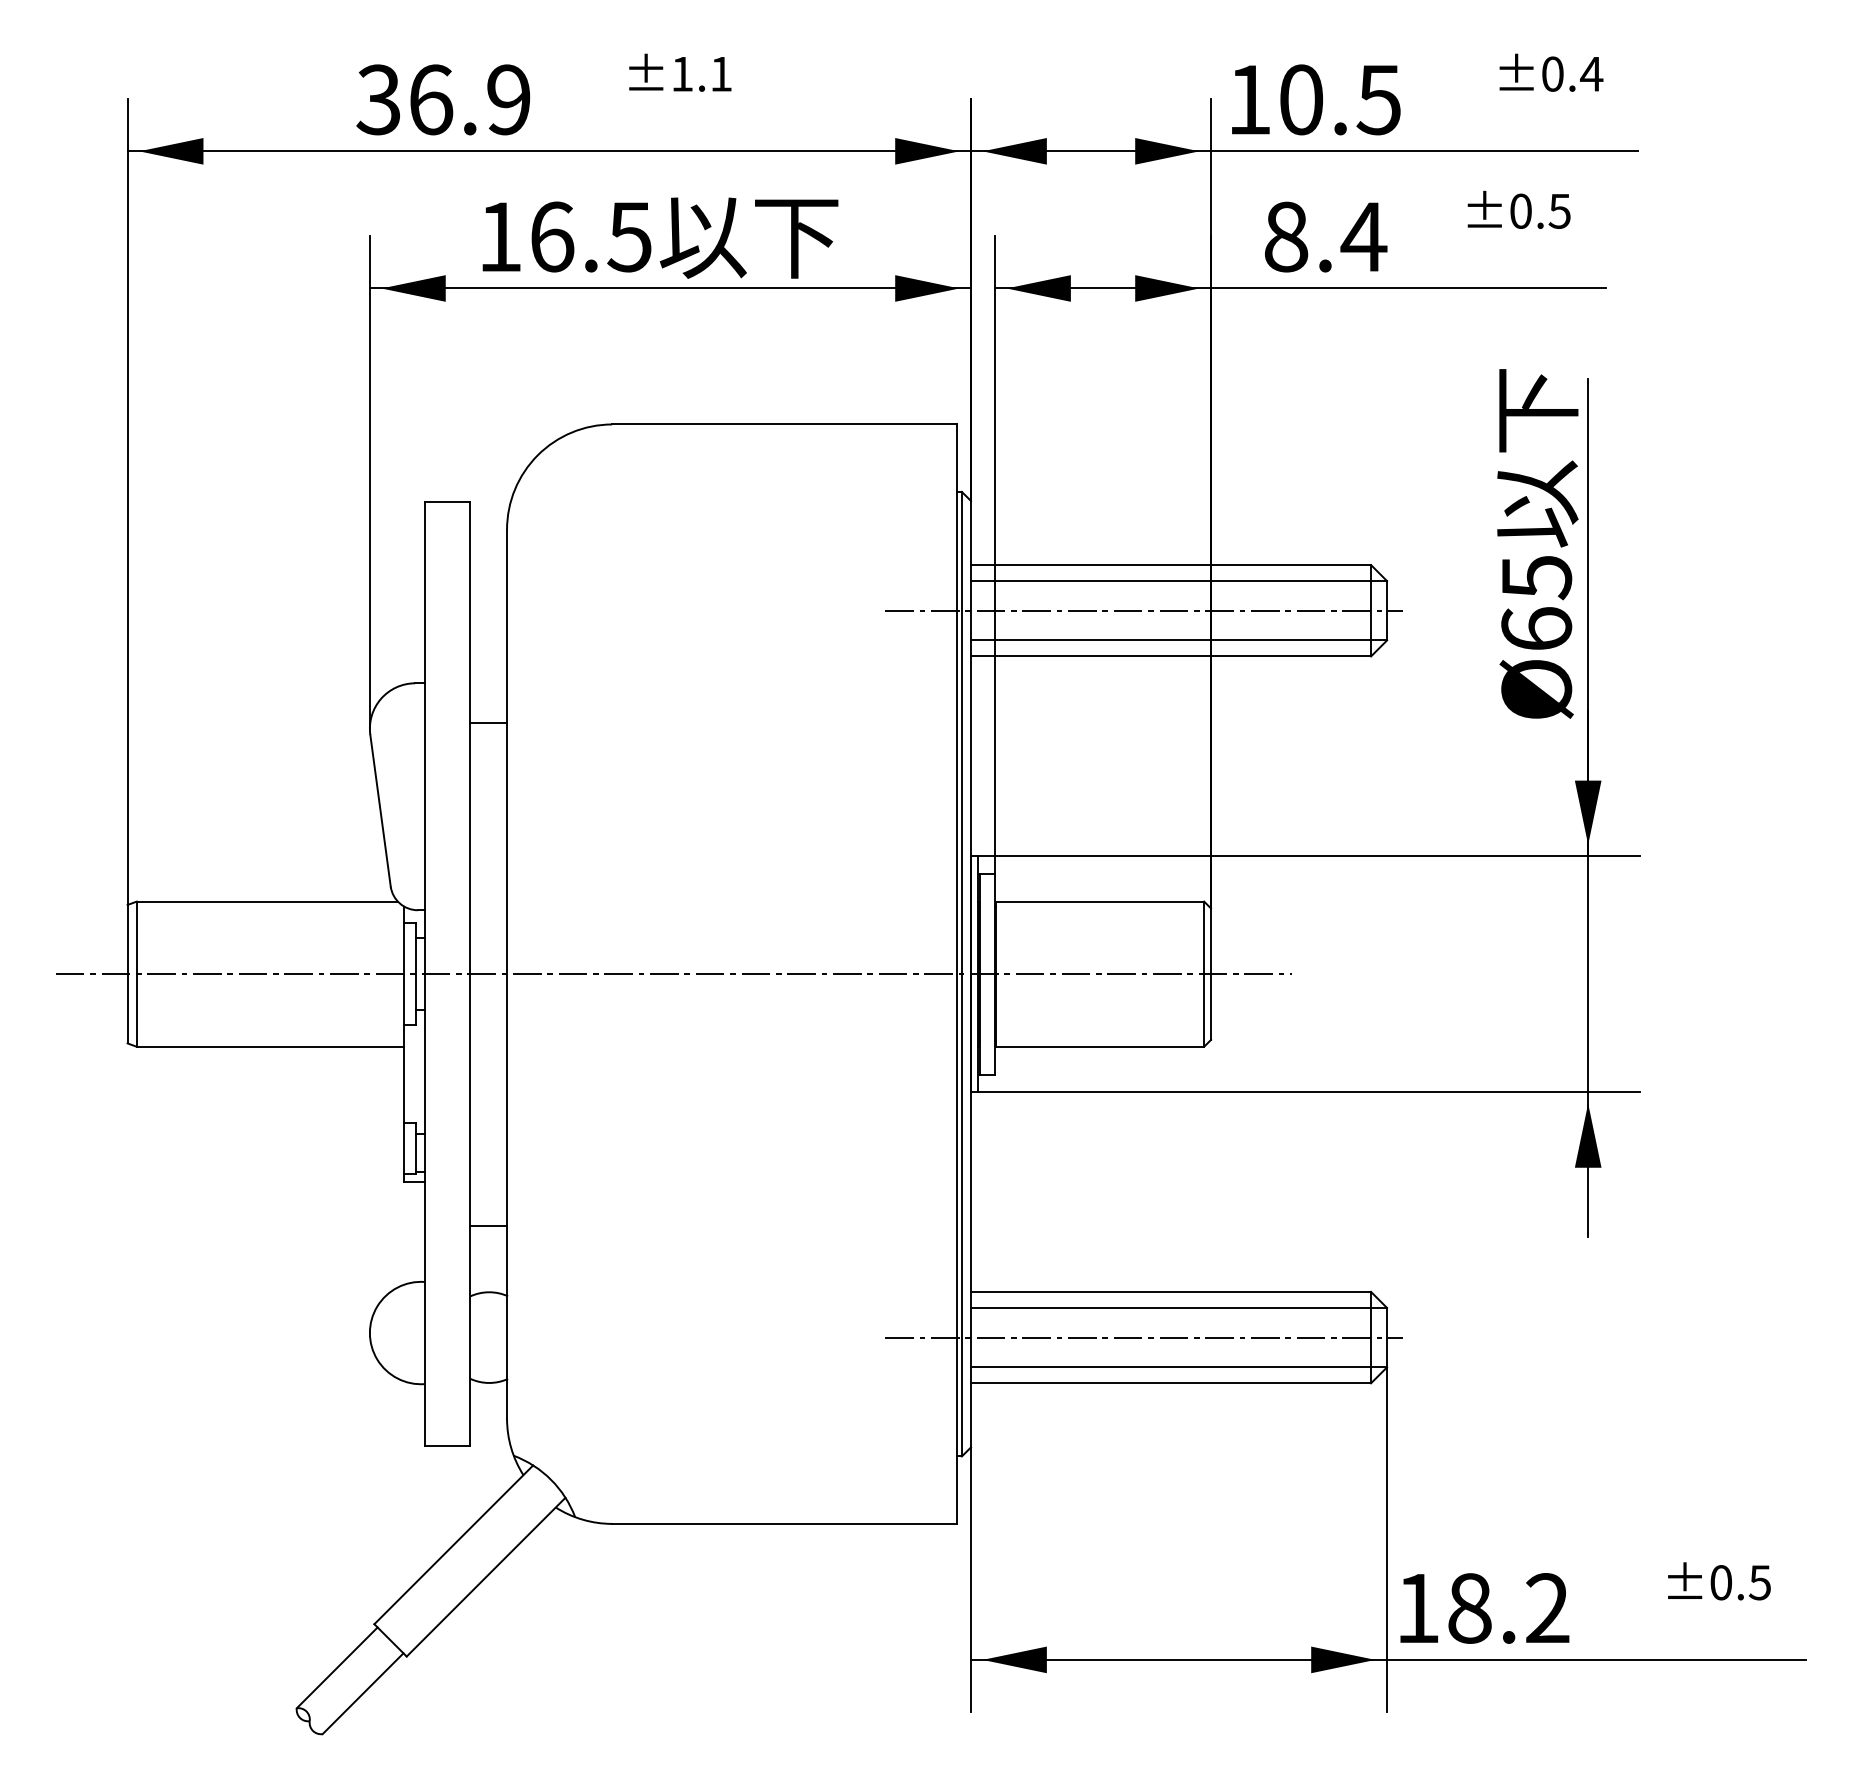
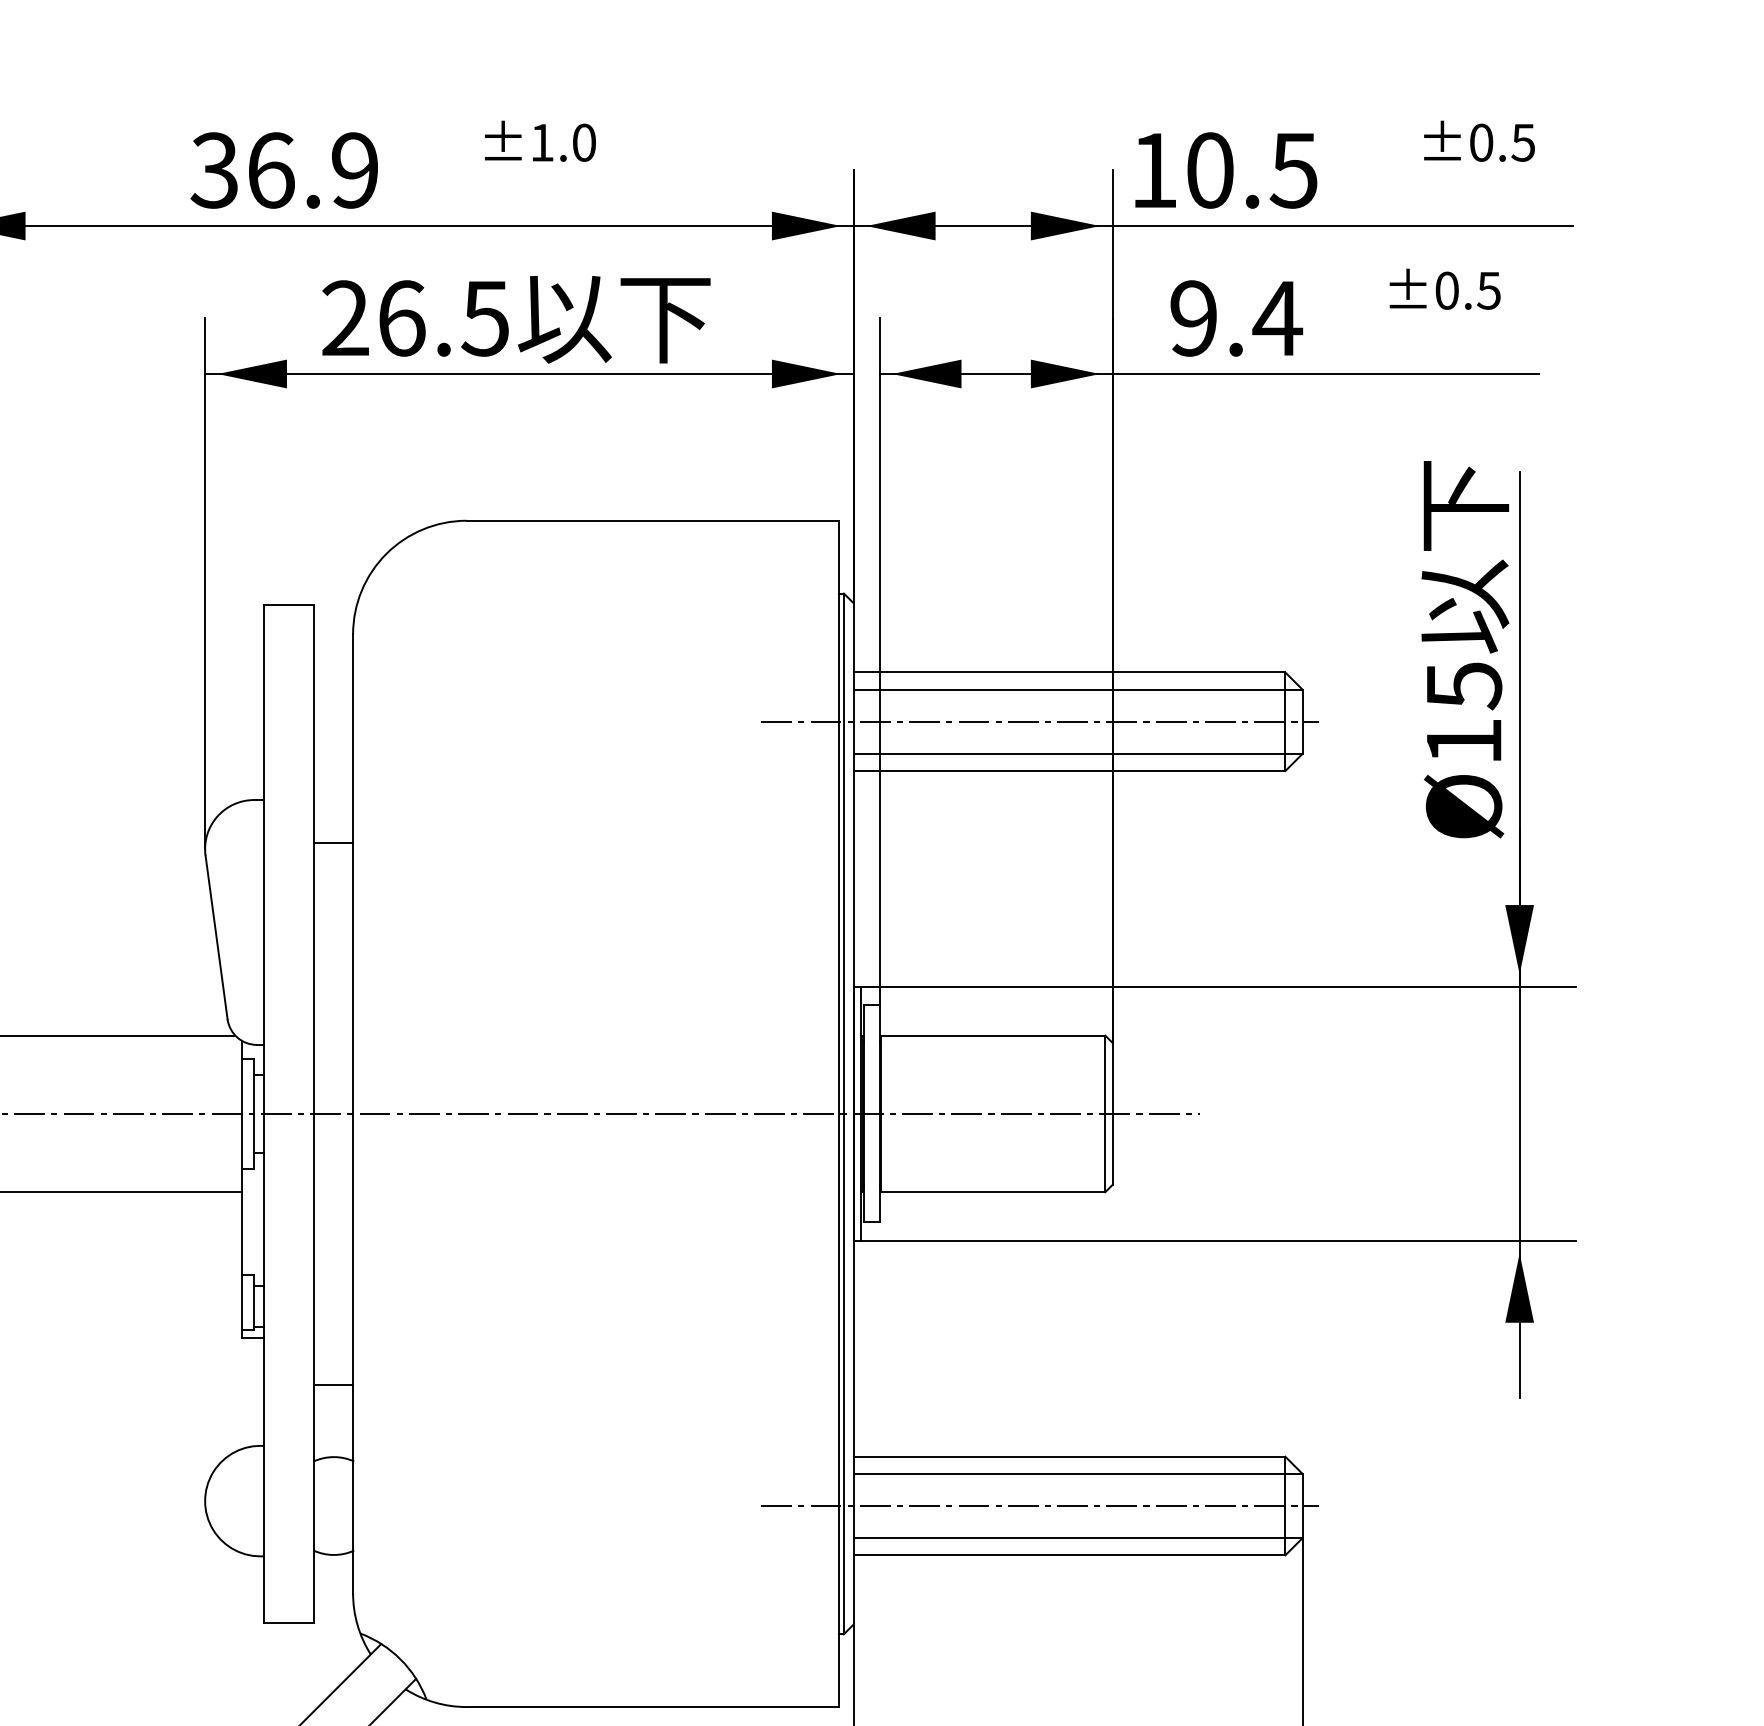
text: (721, 73) -> (584, 142), ±1.1 -> ±1.0
text: (1591, 74) -> (1523, 143), ±0.4 -> ±0.5
text: (499, 236) -> (344, 317), 16.5 -> 26.5
text: (1286, 236) -> (1194, 317), 8.4 -> 9.4
text: (1536, 628) -> (1463, 740), Ø65 -> Ø15

